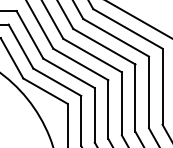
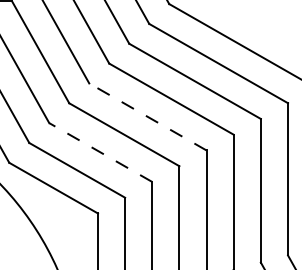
line: (92, 55) -> (147, 116), solid -> dashed
line: (69, 73) -> (101, 152), solid -> dashed

